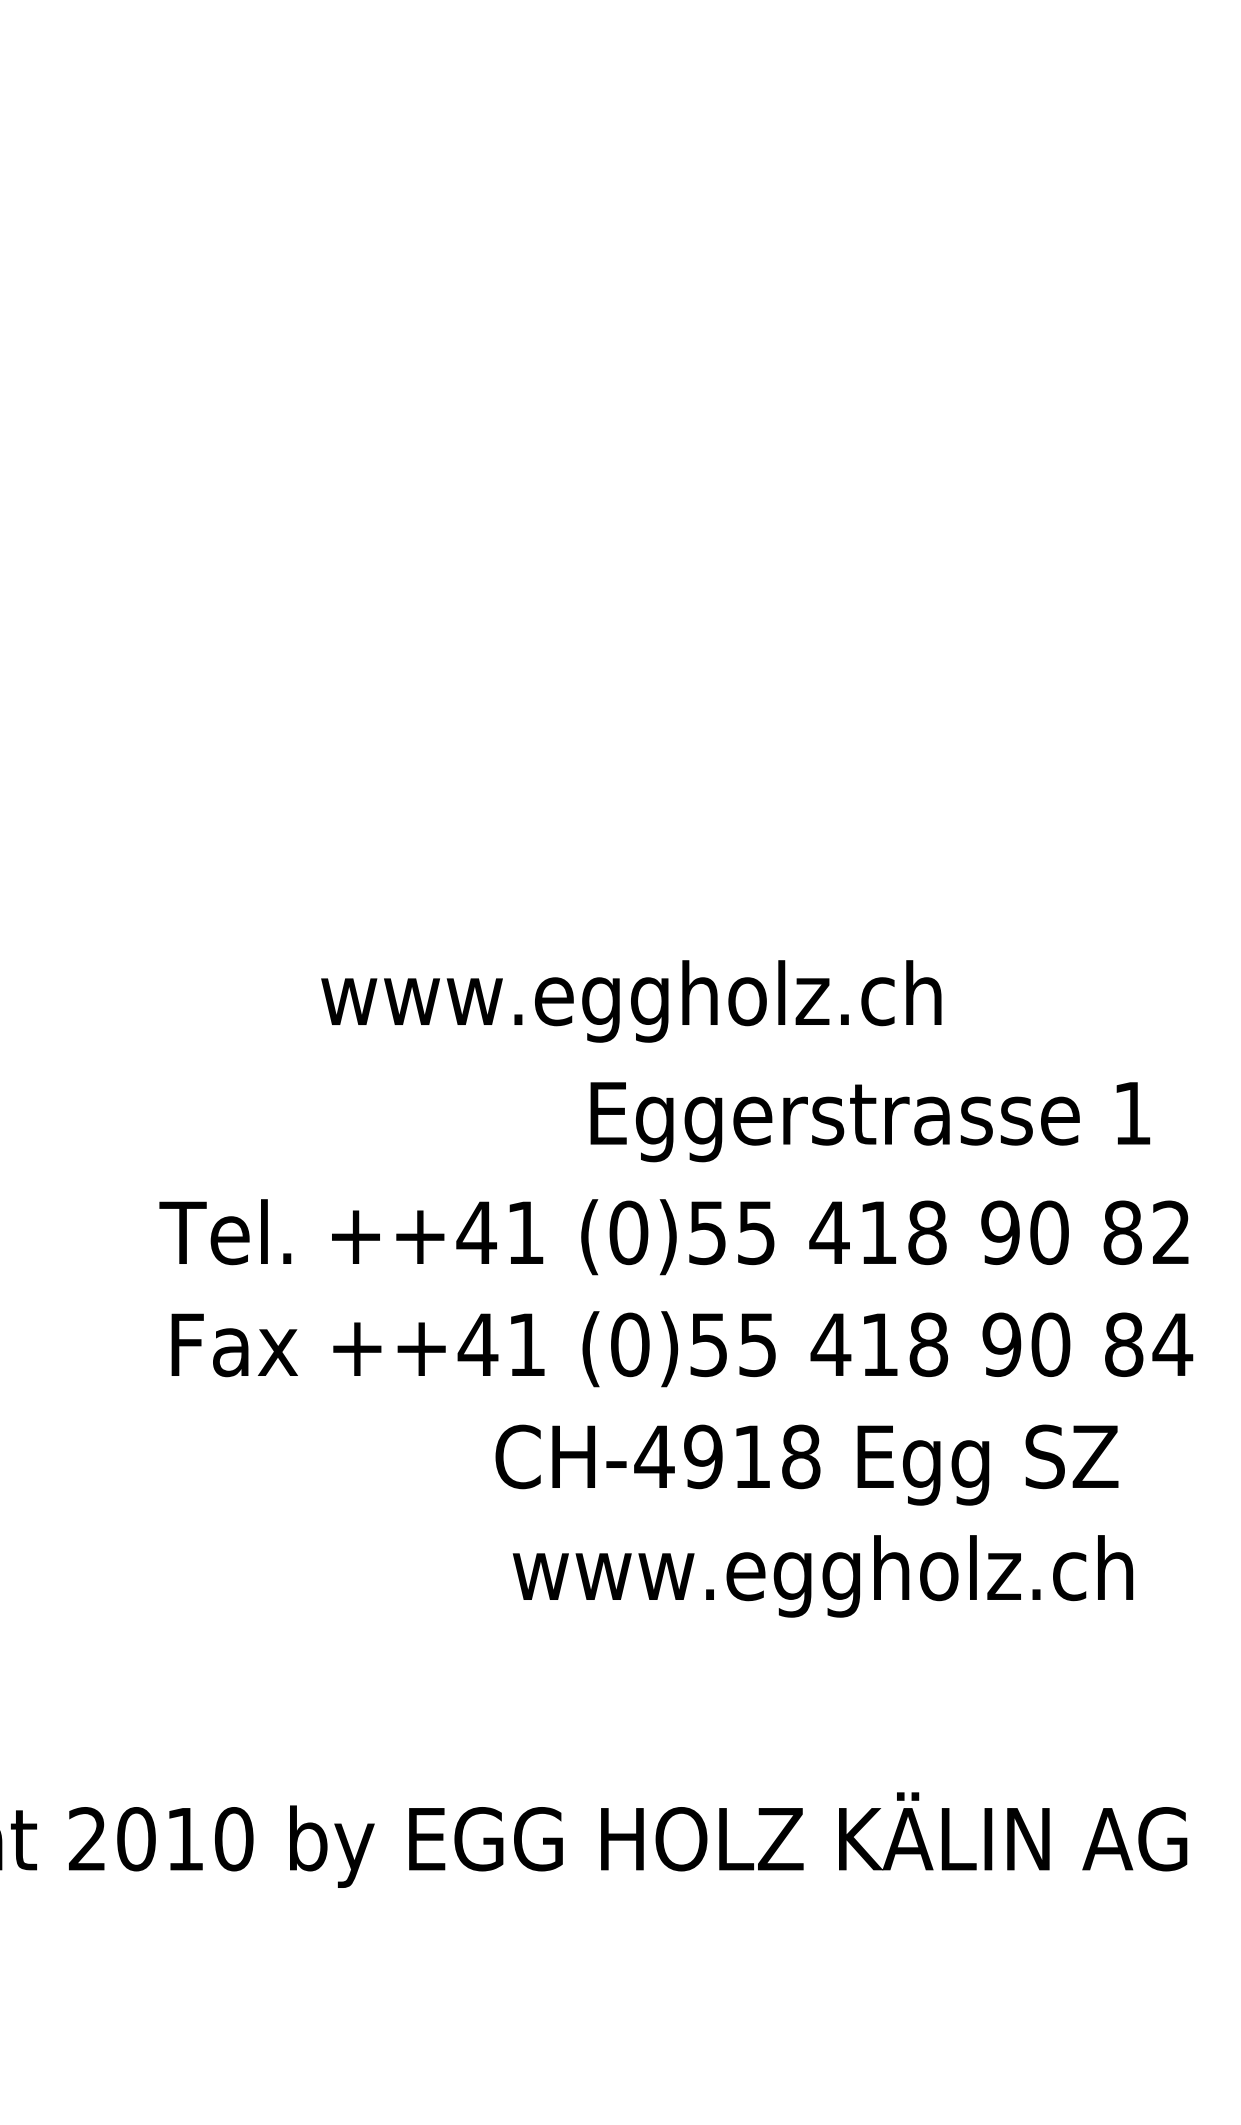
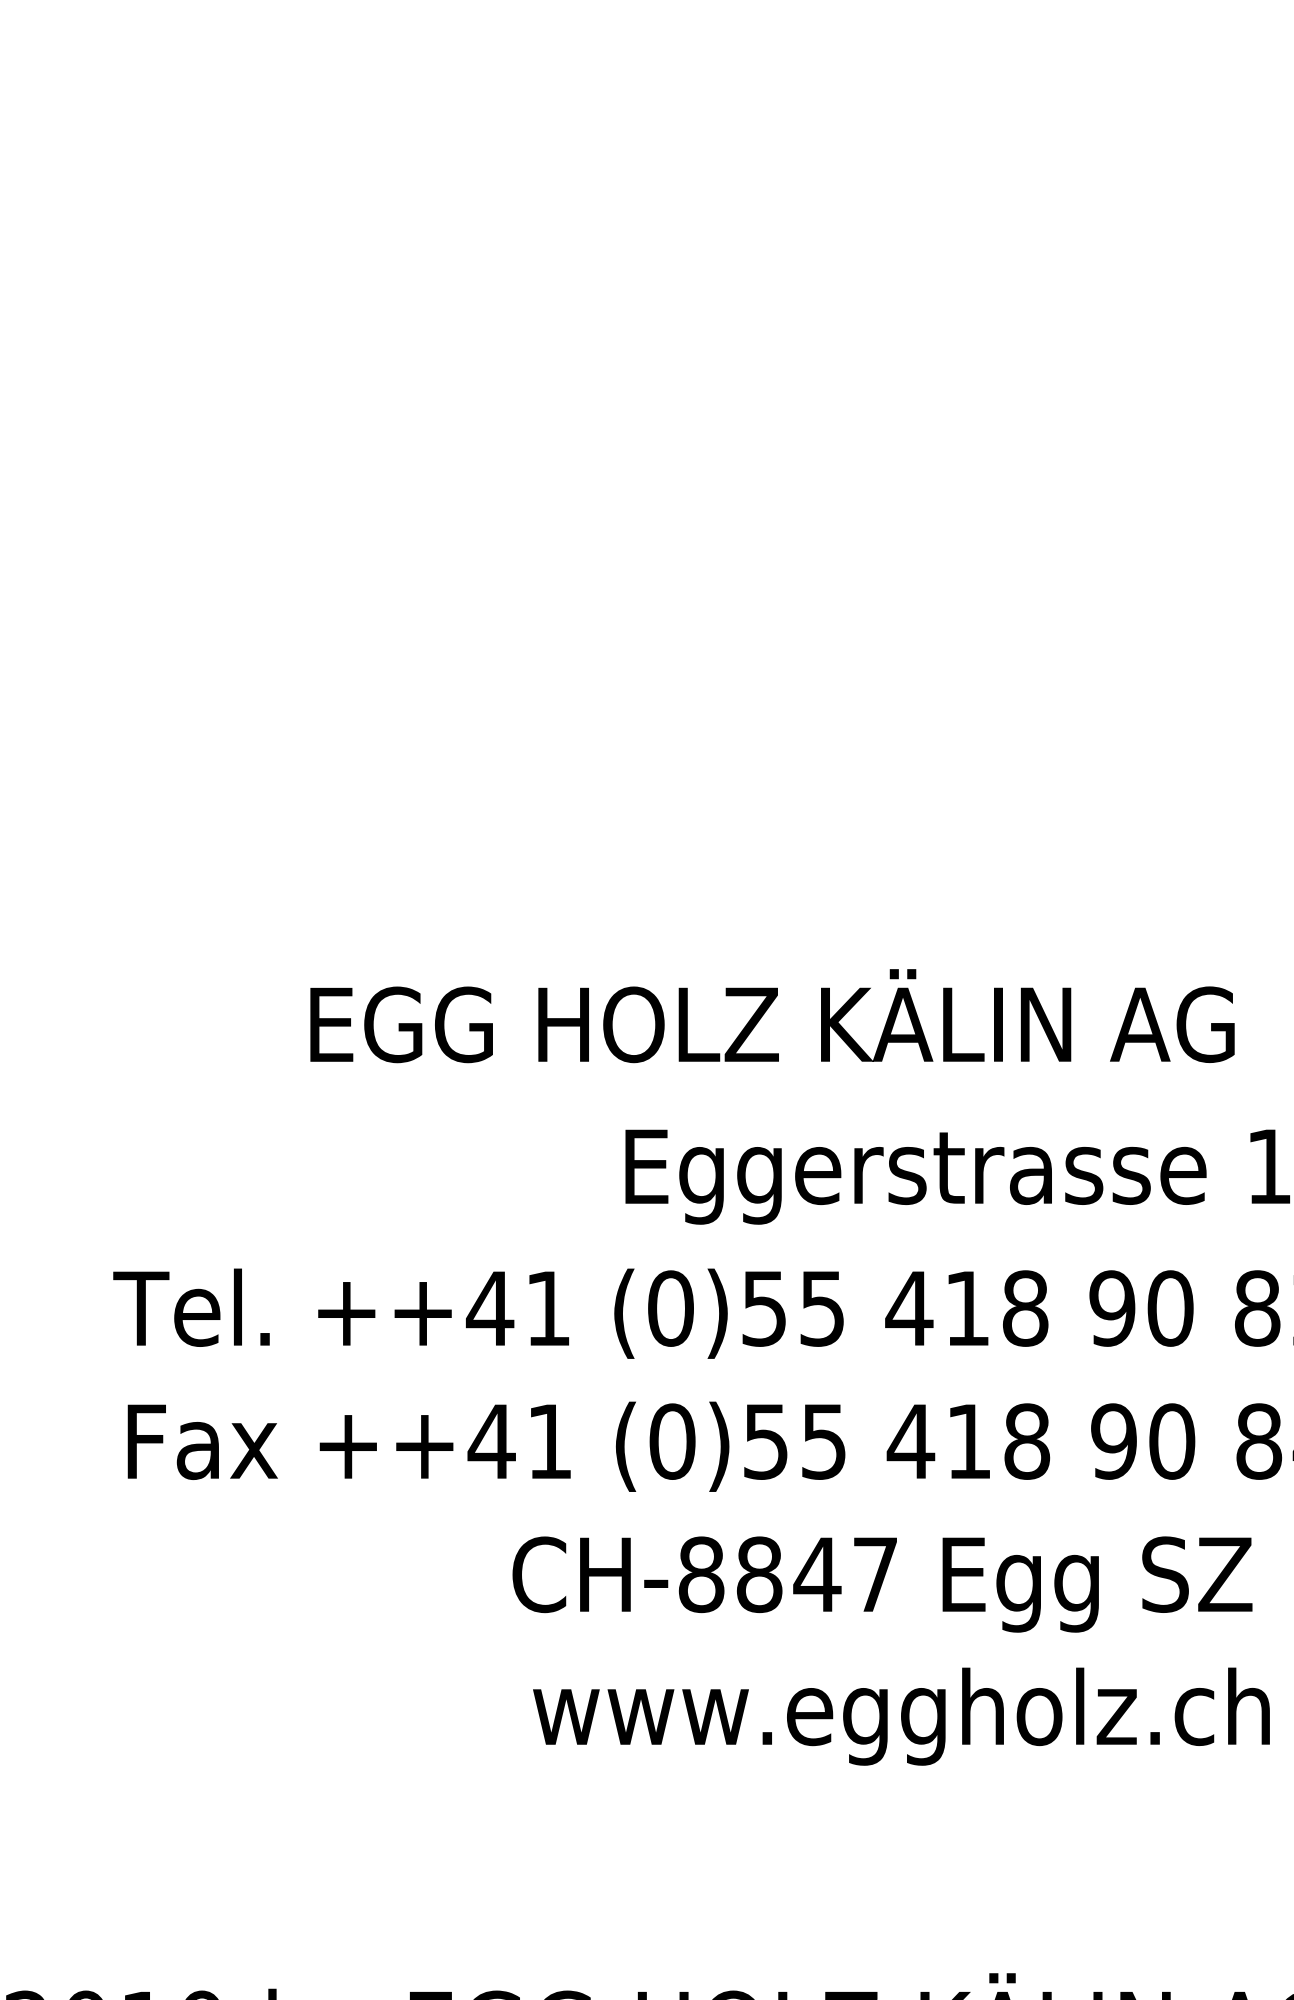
text: (712, 994) -> (770, 1025), www.eggholz.ch -> EGG HOLZ KÄLIN AG
text: (727, 1456) -> (788, 1574), CH-4918 -> CH-8847

